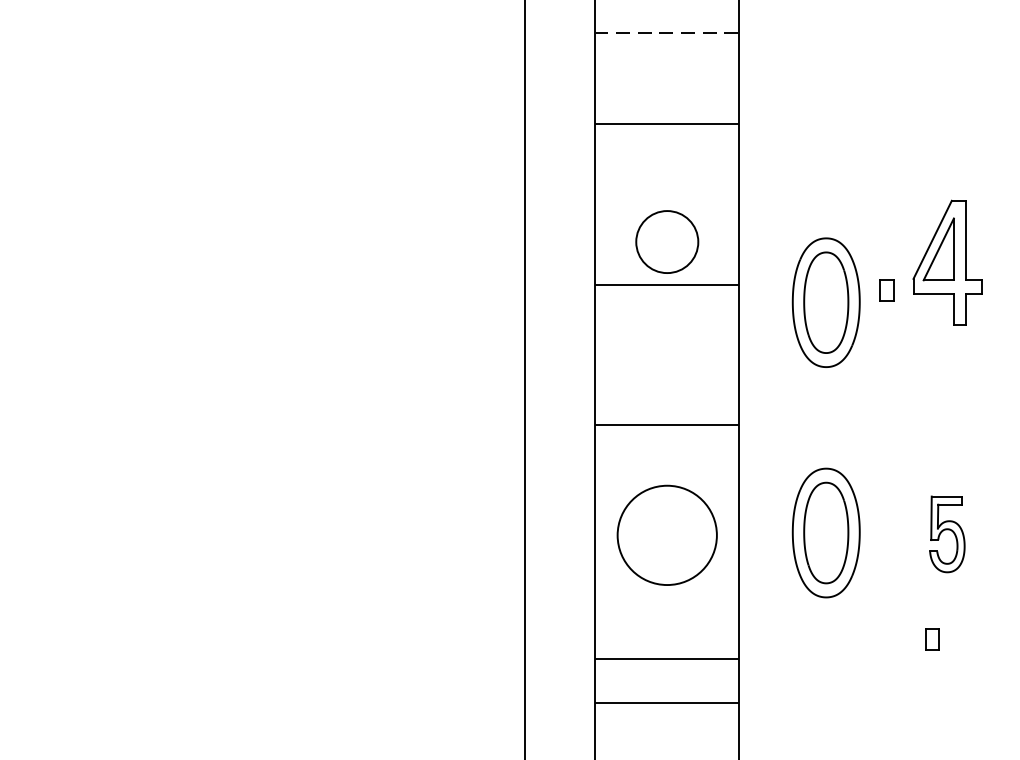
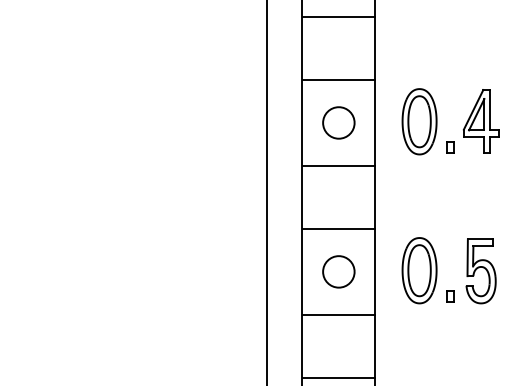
line: (666, 34) -> (338, 17), dashed -> solid
line: (666, 124) -> (338, 80), moved
part: (948, 262) -> (481, 121), moved
line: (666, 284) -> (338, 165), moved
part: (826, 302) -> (419, 121), moved
line: (666, 424) -> (338, 228), moved
circle: (666, 534) -> (338, 271), size x0.62
part: (946, 534) -> (480, 271), size x1.67
part: (932, 638) -> (450, 296), moved
line: (666, 658) -> (338, 314), moved
line: (666, 702) -> (338, 377), moved

